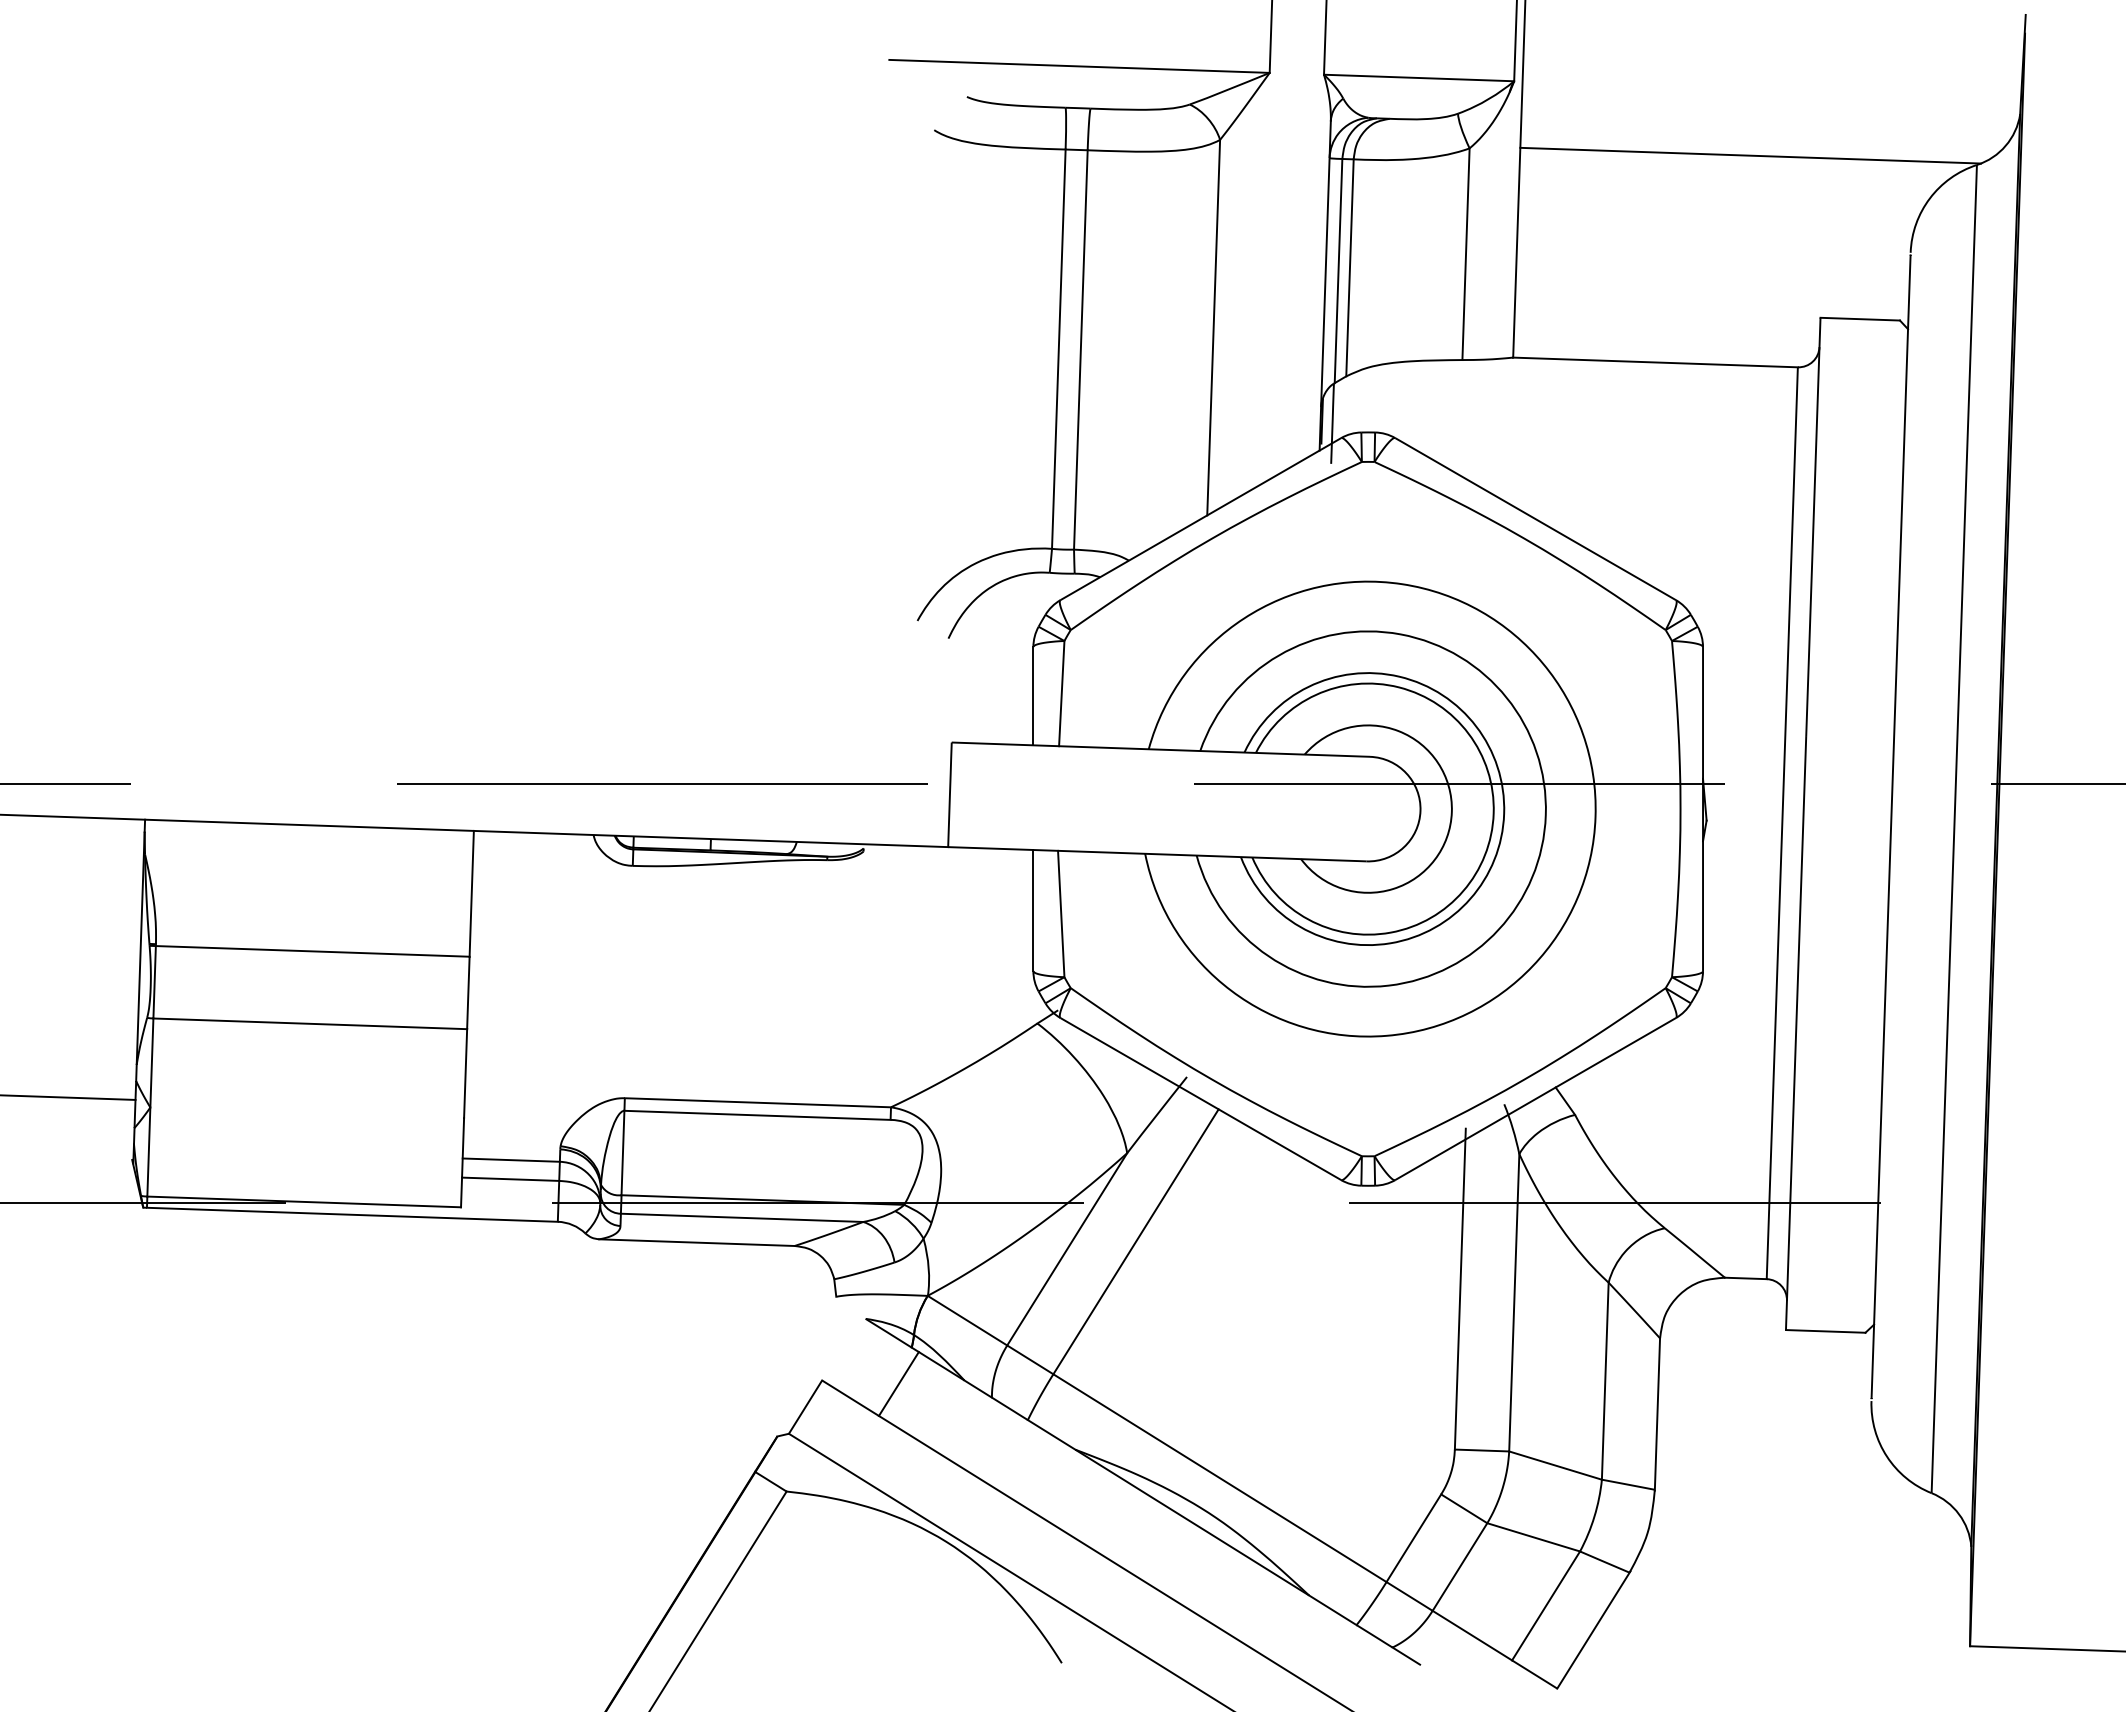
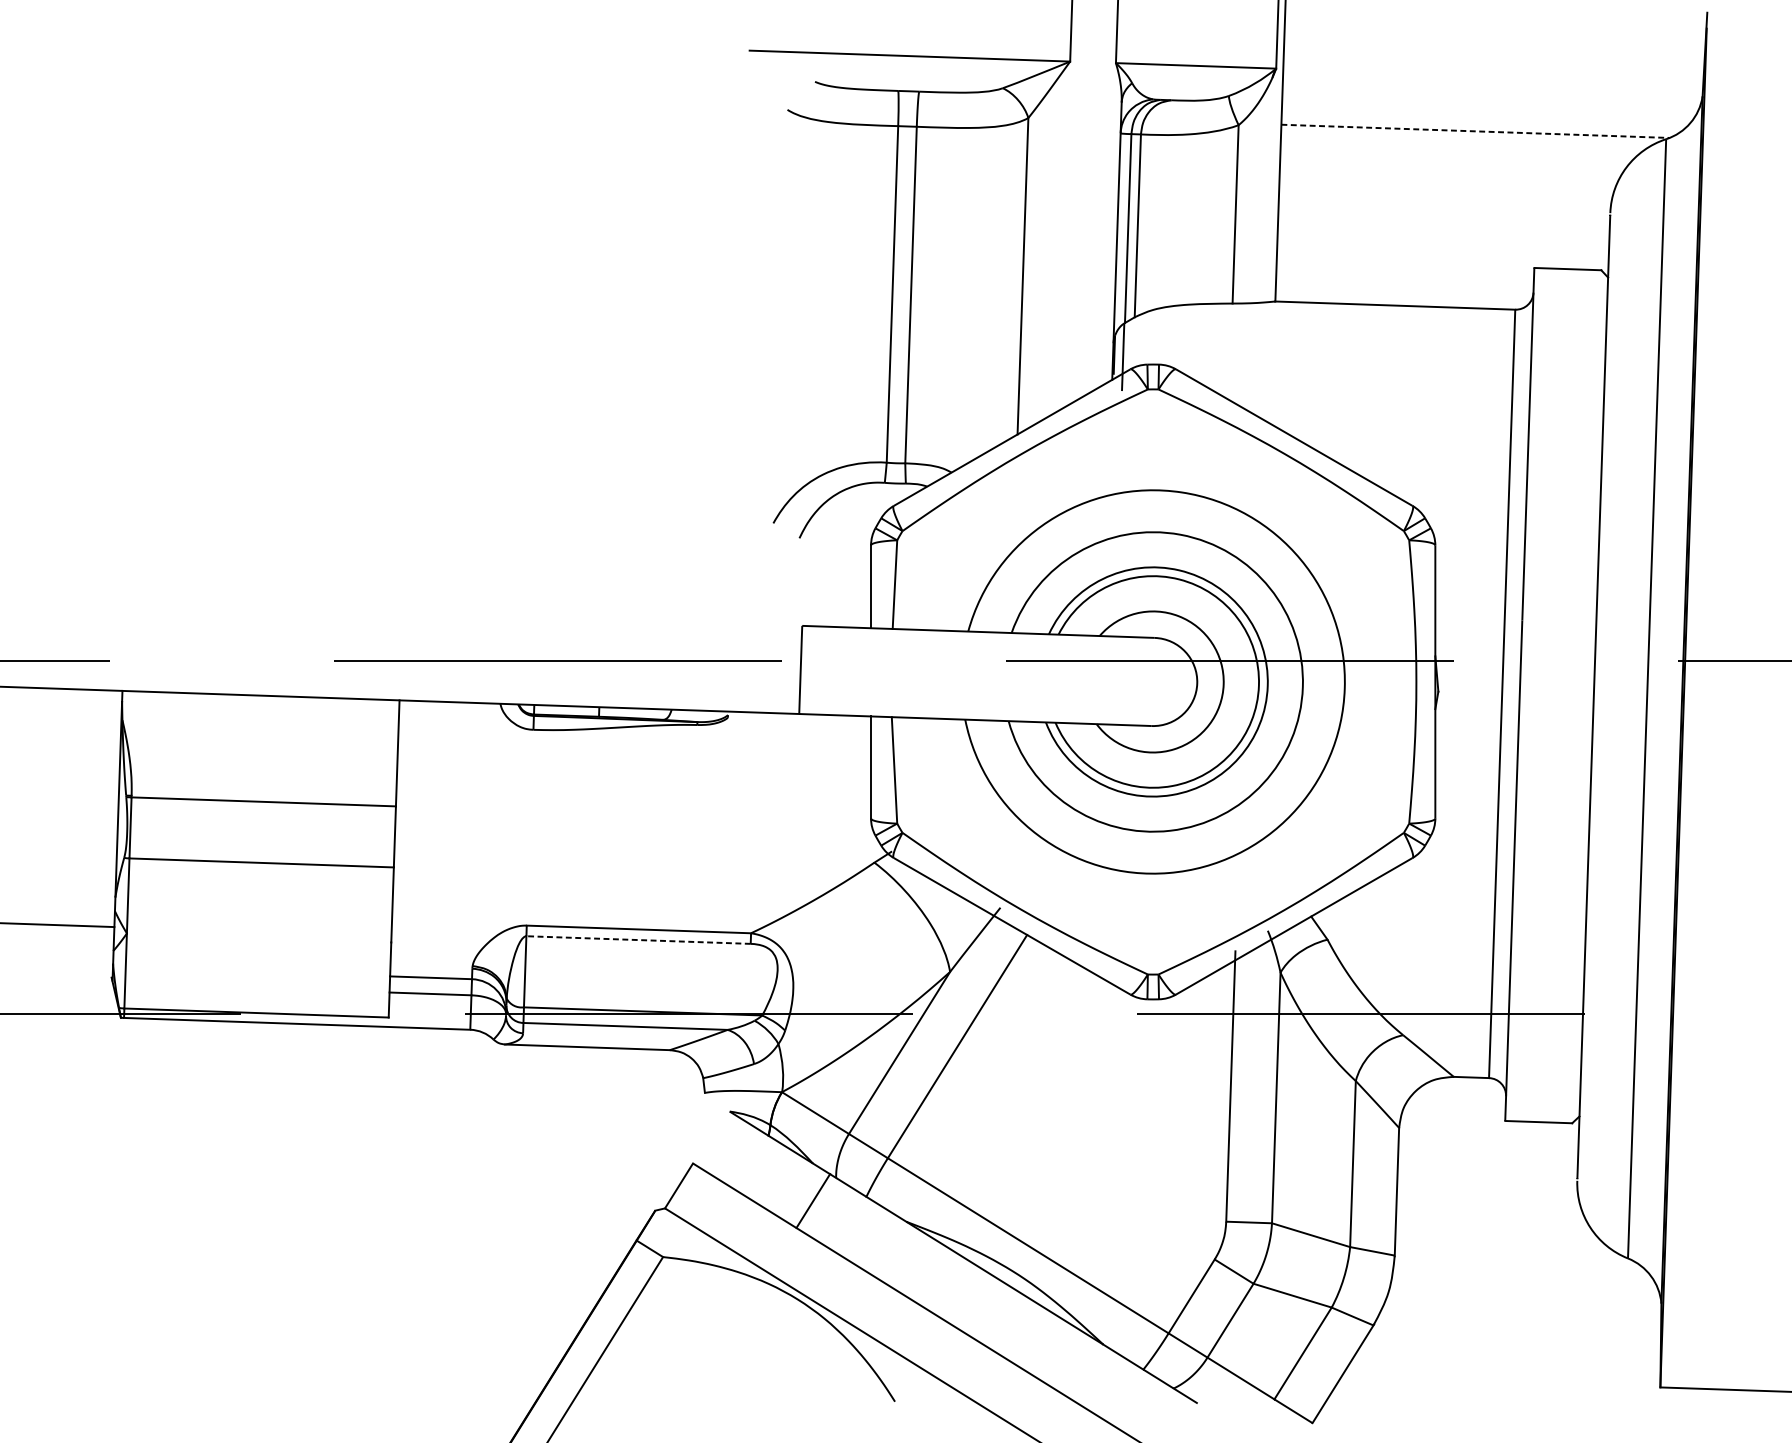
line: (1751, 155) -> (1476, 131), solid -> dashed
line: (757, 1115) -> (638, 940), solid -> dashed
line: (898, 1383) -> (812, 1200), moved

